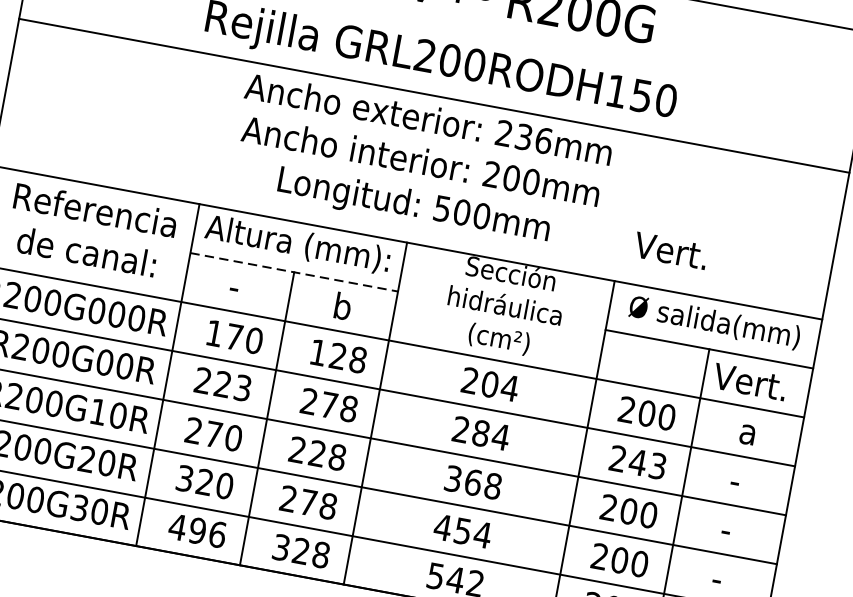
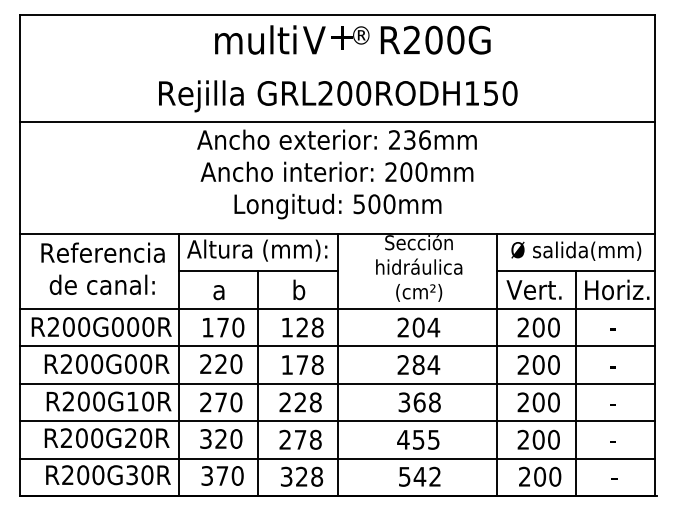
text: (670, 250) -> (533, 289), moved
line: (294, 272) -> (258, 271), dashed -> solid
text: (236, 290) -> (218, 292), - -> a
text: (757, 382) -> (616, 289), Vert. -> Horiz.
text: (242, 388) -> (236, 364), 223 -> 220
text: (308, 400) -> (286, 364), 278 -> 178
text: (746, 434) -> (615, 329), a -> -
text: (646, 463) -> (545, 364), 243 -> 200
text: (196, 530) -> (221, 475), 496 -> 370
text: (482, 534) -> (433, 439), 454 -> 455

